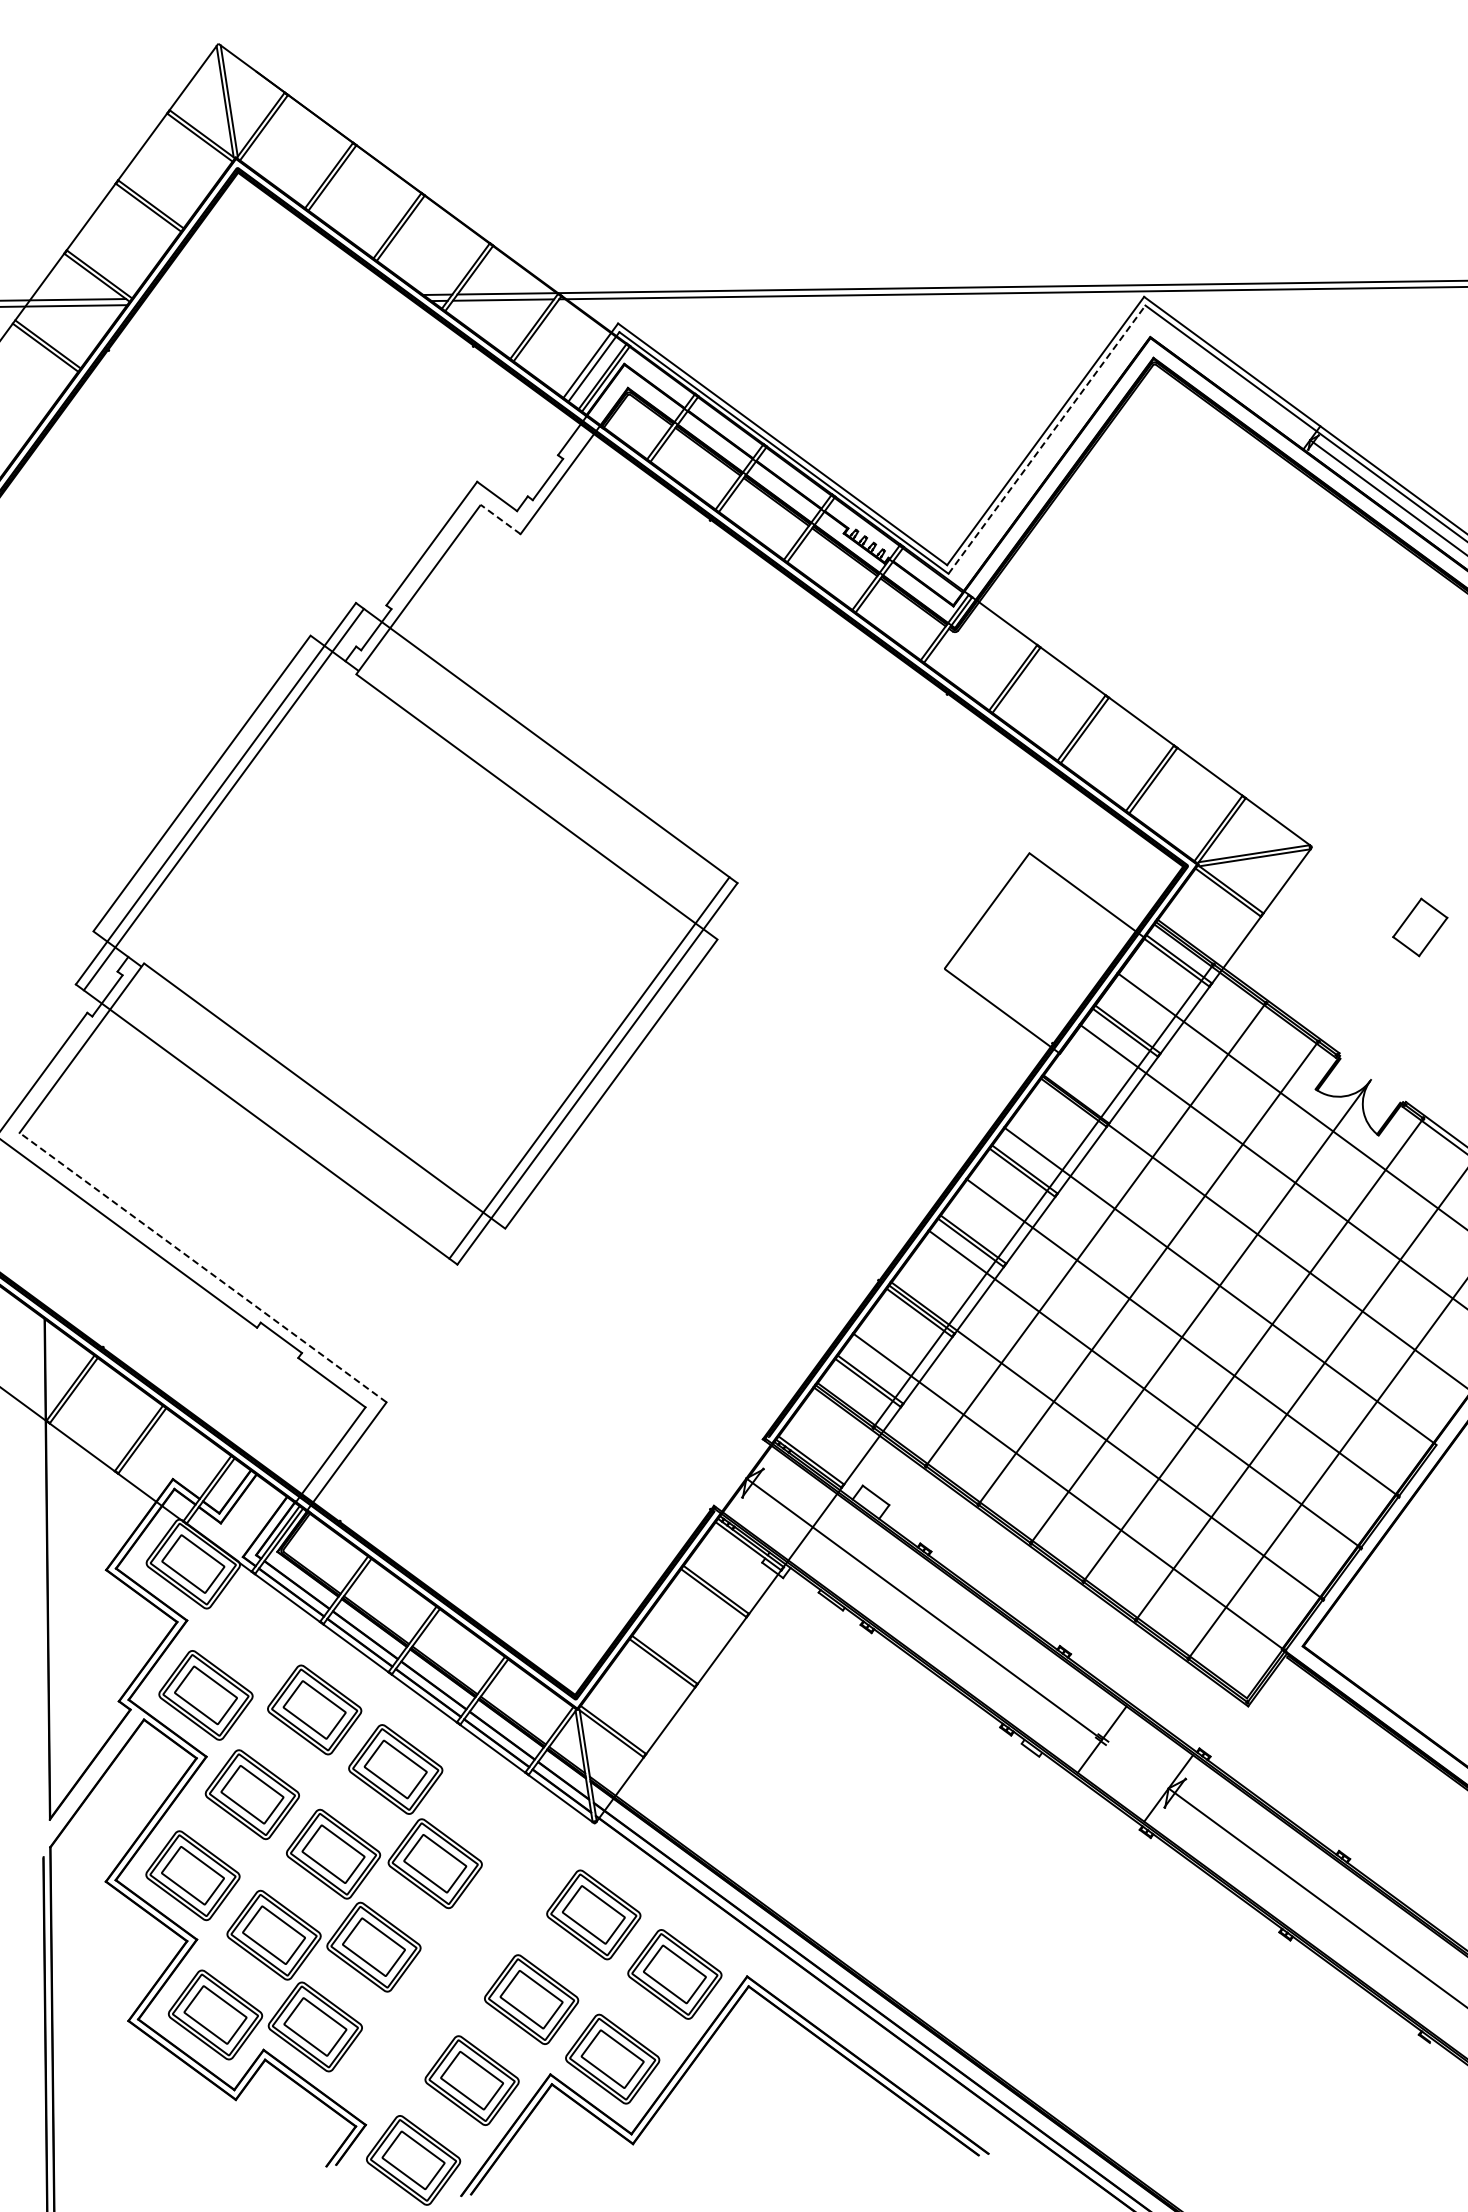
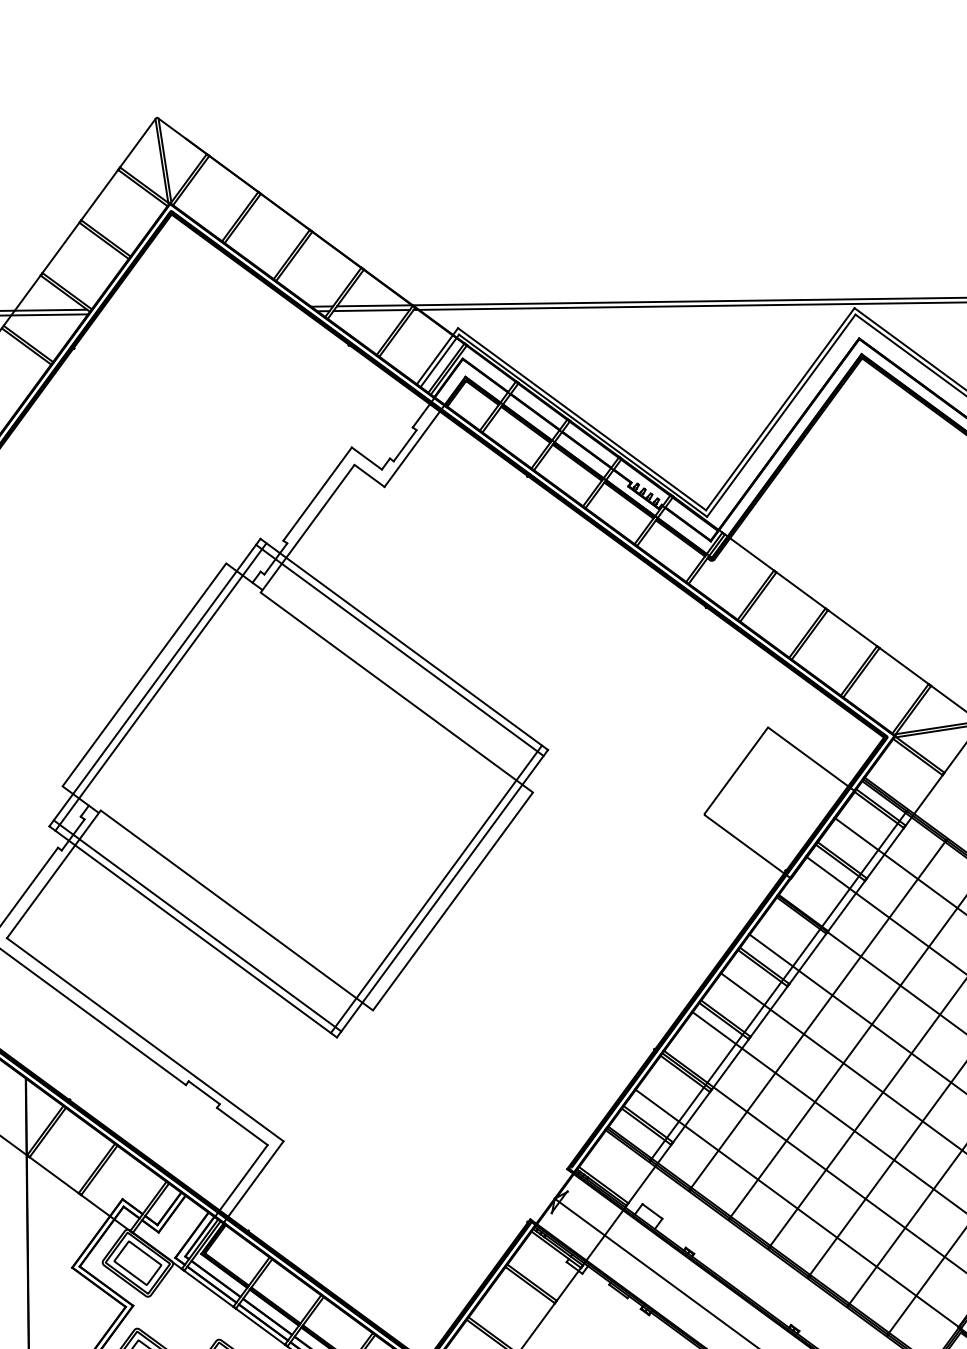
line: (1047, 439) -> (781, 415), dashed -> solid
line: (500, 519) -> (369, 475), dashed -> solid
line: (540, 751) -> (399, 650), added
line: (272, 1116) -> (197, 925), added
line: (203, 1267) -> (145, 1039), dashed -> solid

